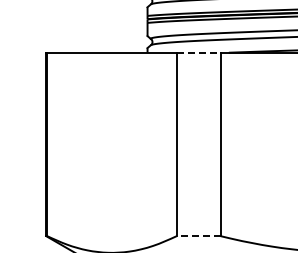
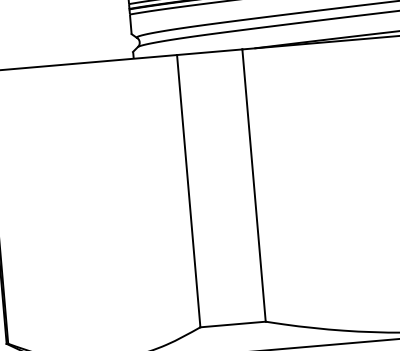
line: (199, 52) -> (210, 51), dashed -> solid
line: (198, 236) -> (232, 325), dashed -> solid

